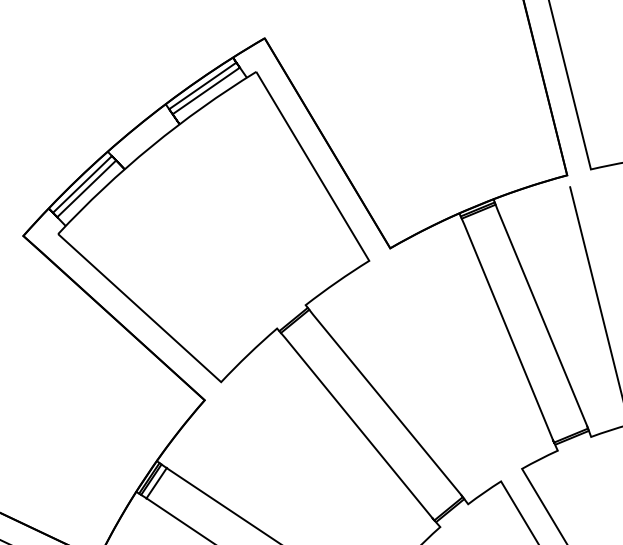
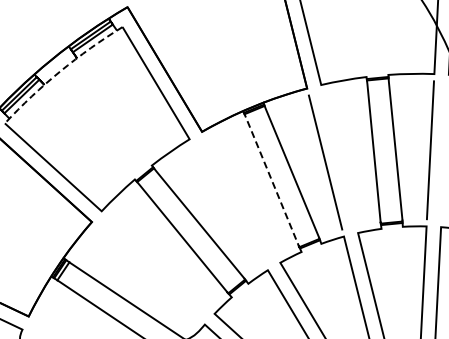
arc: (151, 146) -> (60, 71), solid -> dashed
line: (507, 326) -> (271, 178), solid -> dashed

